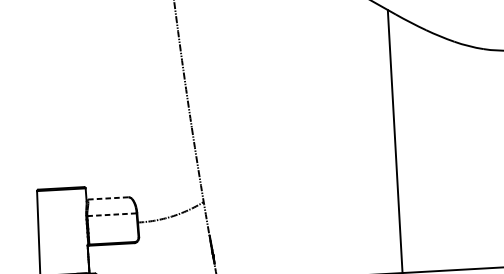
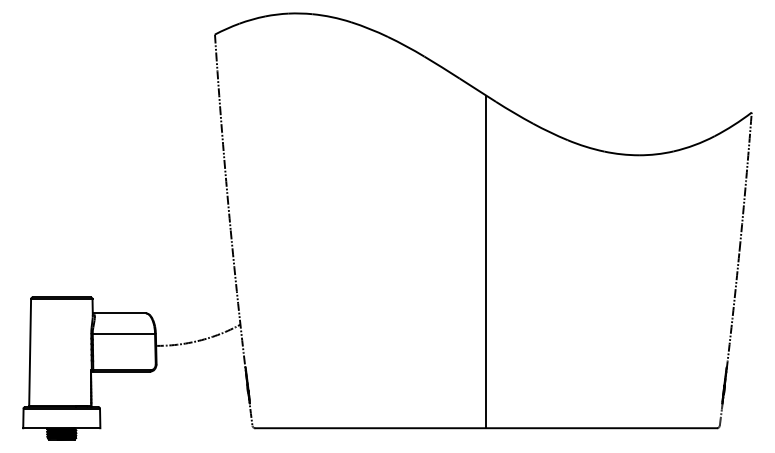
line: (106, 198) -> (118, 313), dashed -> solid
line: (112, 214) -> (124, 334), dashed -> solid

